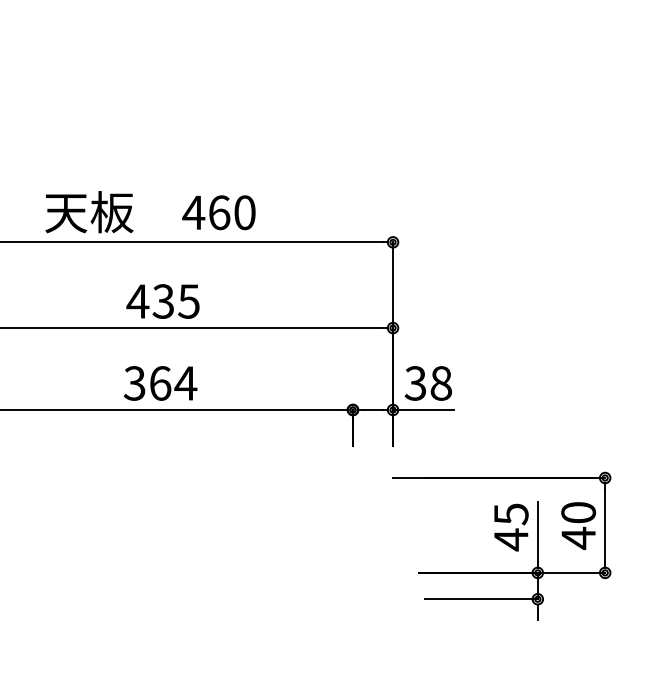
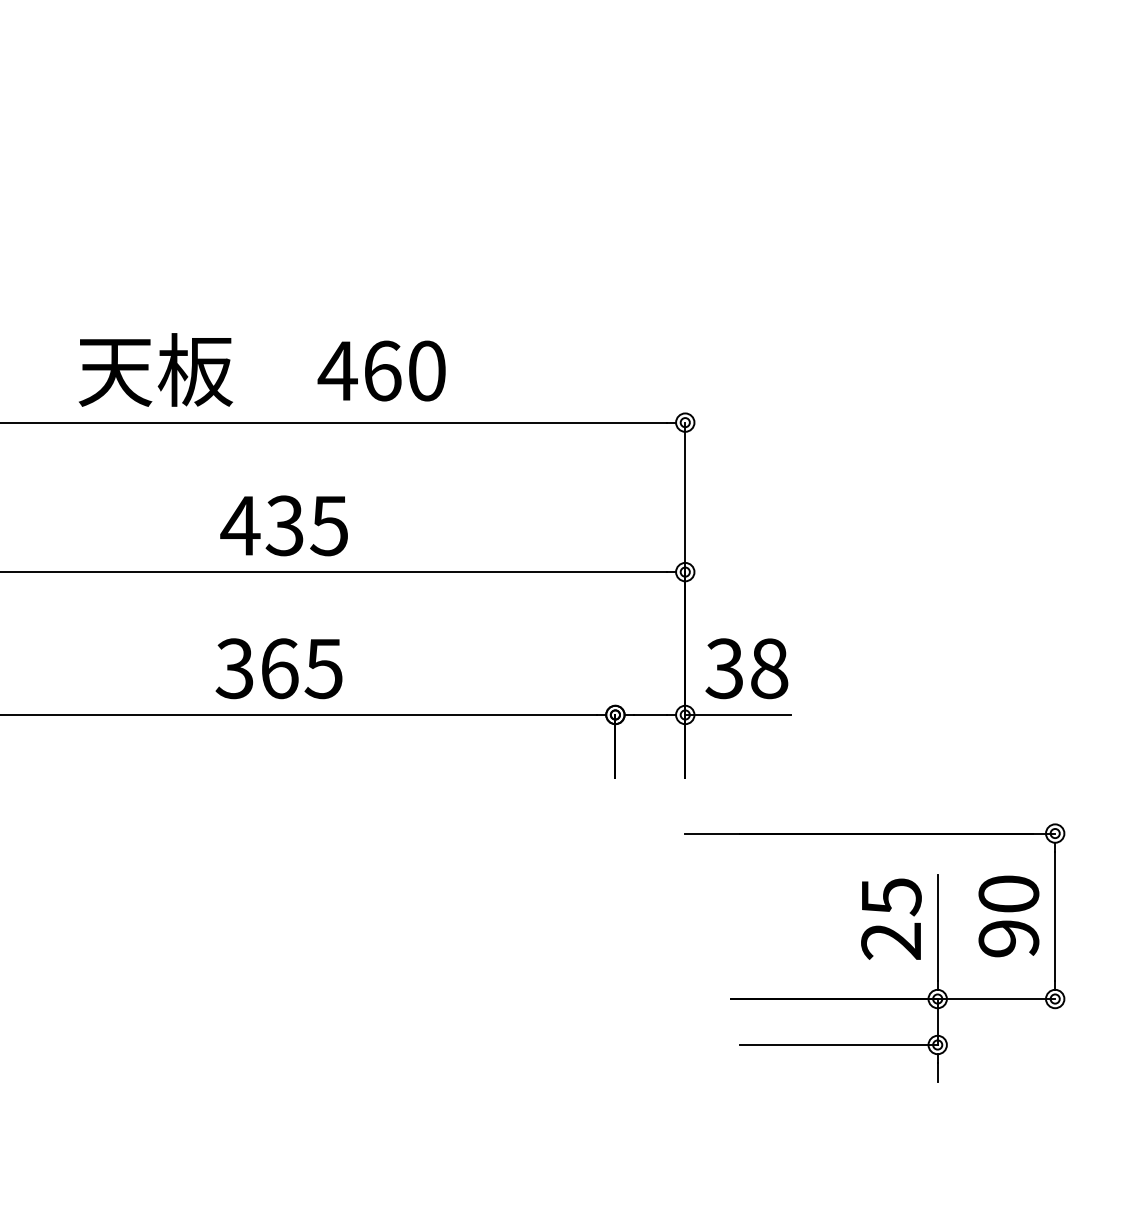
text: (185, 383) -> (323, 668), 364 -> 365
text: (578, 537) -> (1008, 937), 40 -> 90
text: (510, 539) -> (890, 940), 45 -> 25

